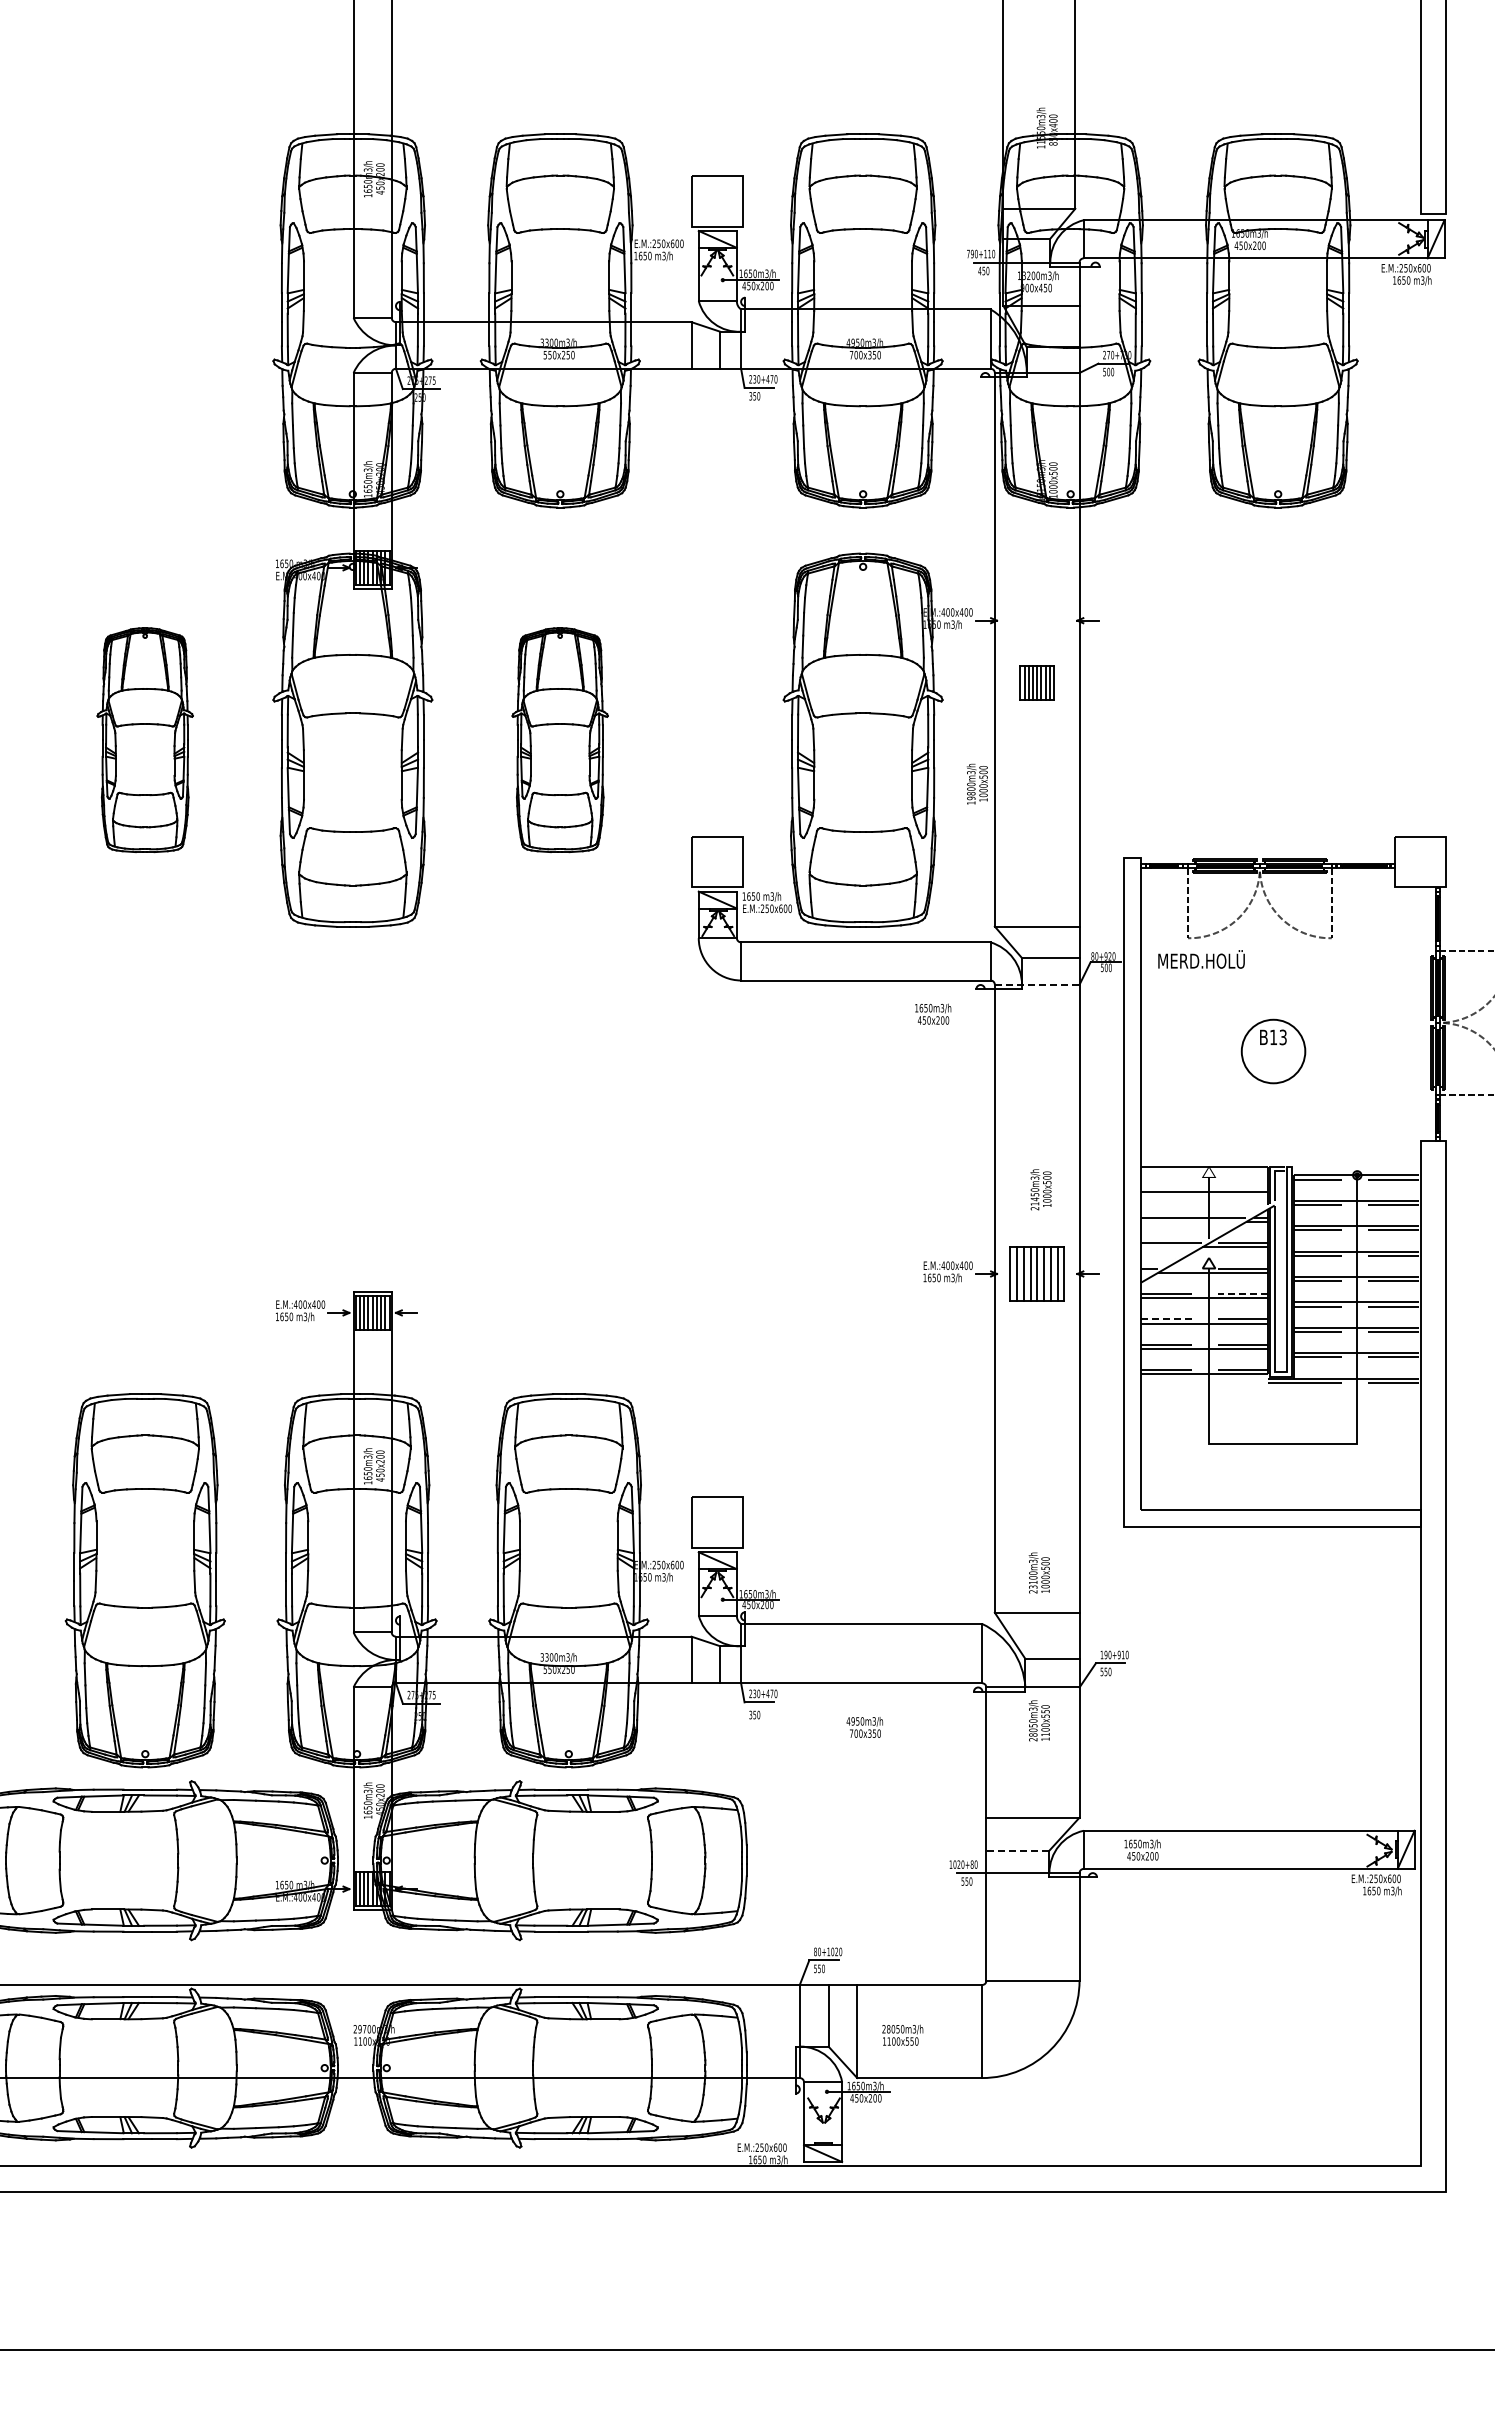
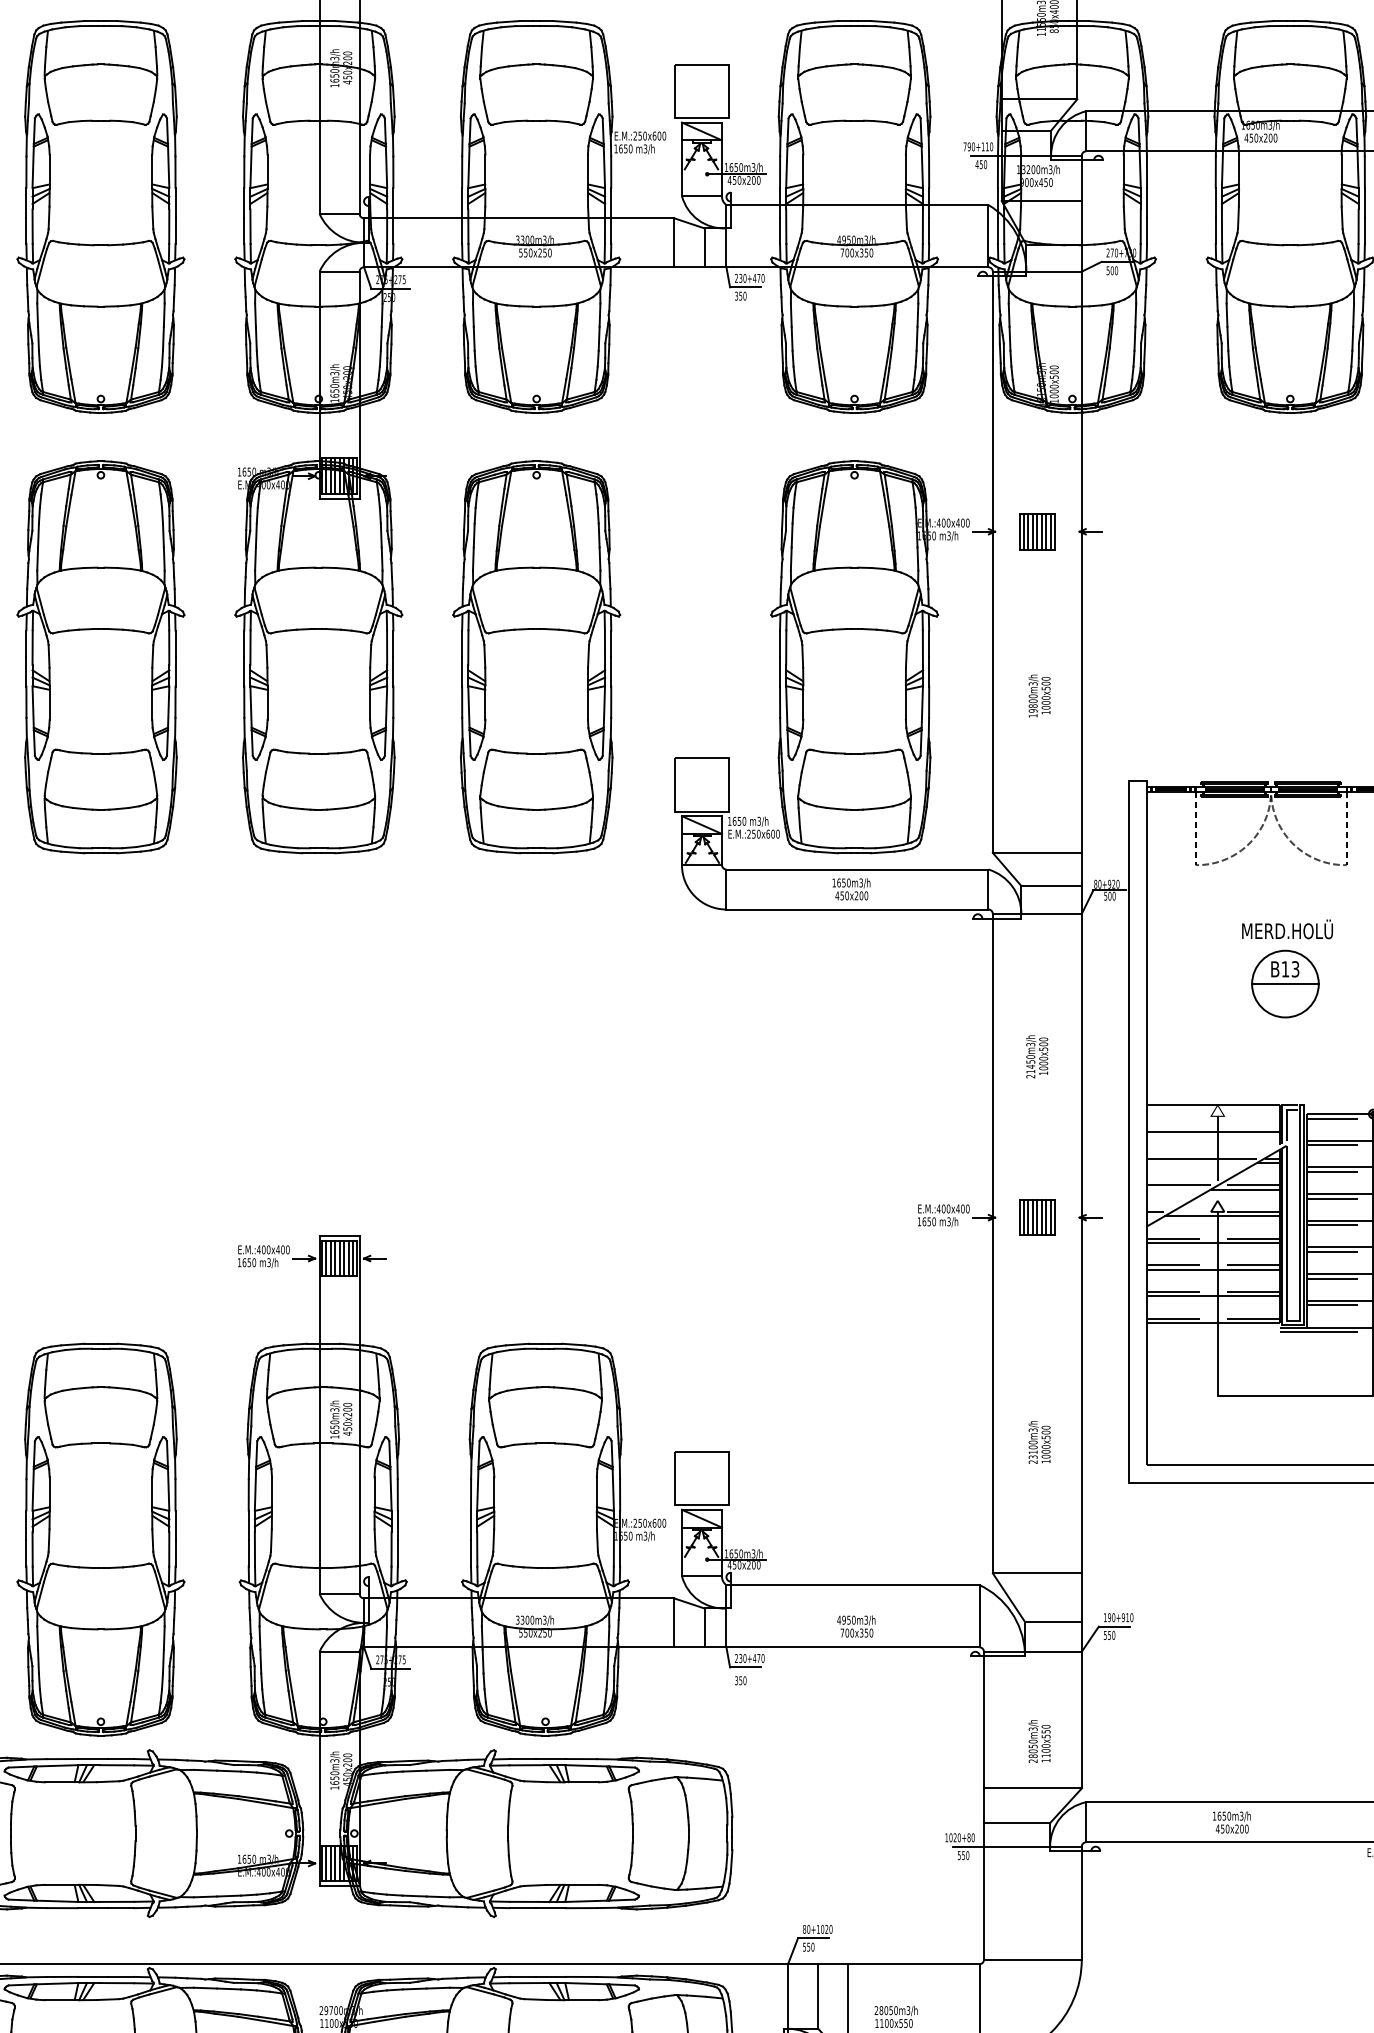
part: (144, 320) -> (100, 216), added
part: (1036, 682) -> (1036, 531), moved
part: (144, 739) -> (100, 656), size x1.67
part: (559, 739) -> (535, 656), size x1.67
text: (976, 783) -> (1038, 695), moved
text: (1201, 959) -> (1287, 929), moved
line: (1037, 984) -> (1037, 913), dashed -> solid
text: (933, 1013) -> (851, 888), moved
line: (1273, 1051) -> (1285, 984), added
text: (1040, 1189) -> (1036, 1056), moved
part: (1036, 1273) -> (1036, 1217), size x0.62
line: (1242, 1293) -> (1252, 1238), dashed -> solid
line: (1166, 1319) -> (1173, 1265), dashed -> solid
text: (1038, 1572) -> (1038, 1441), moved
text: (1038, 1720) -> (1038, 1741), moved
text: (864, 1727) -> (855, 1626), moved
text: (1142, 1849) -> (1231, 1821), moved
line: (1017, 1850) -> (1016, 1822), dashed -> solid

